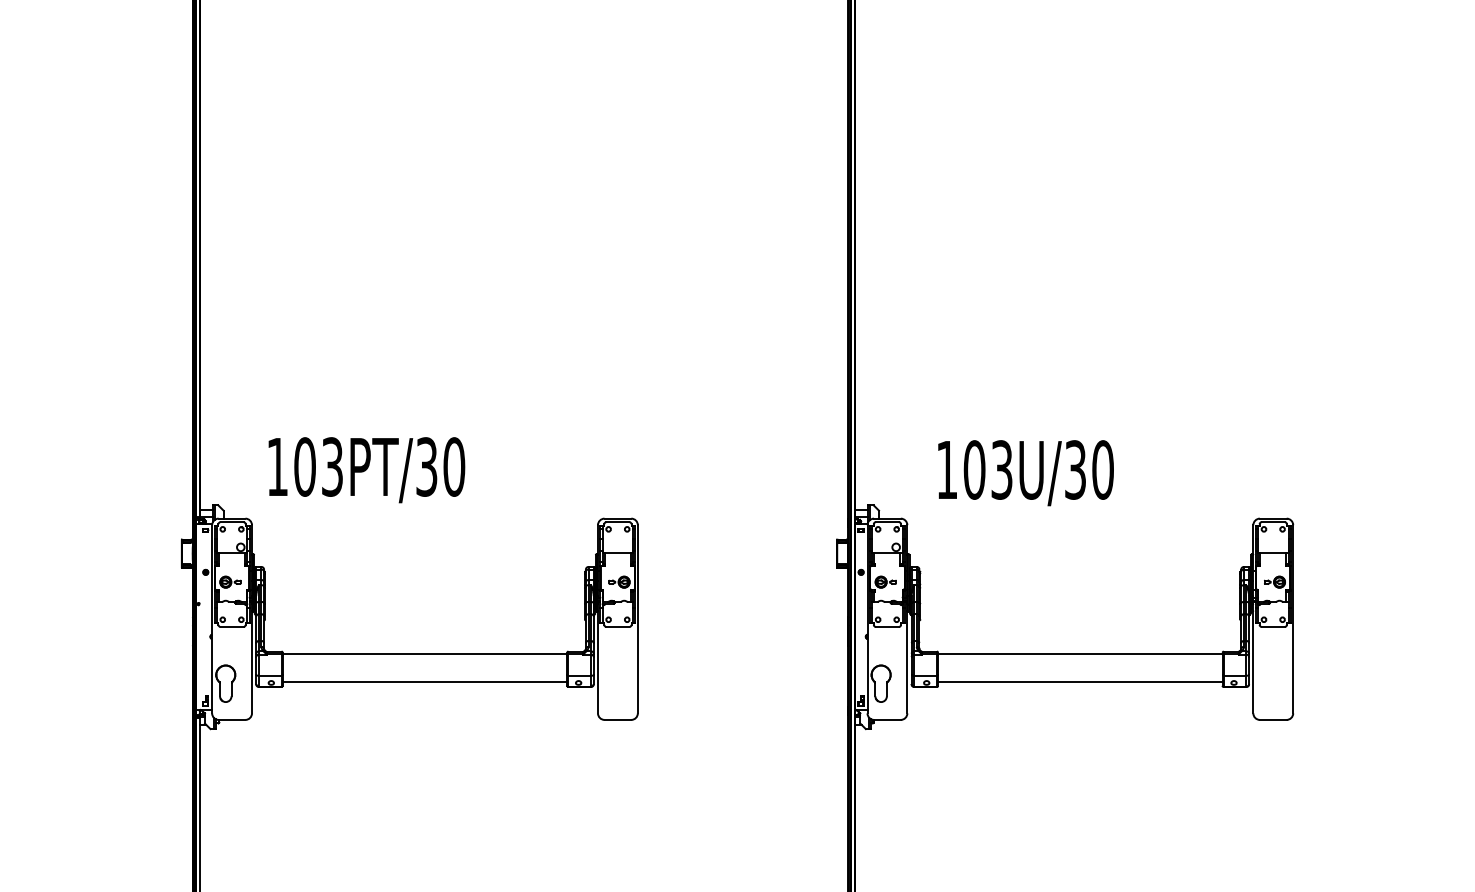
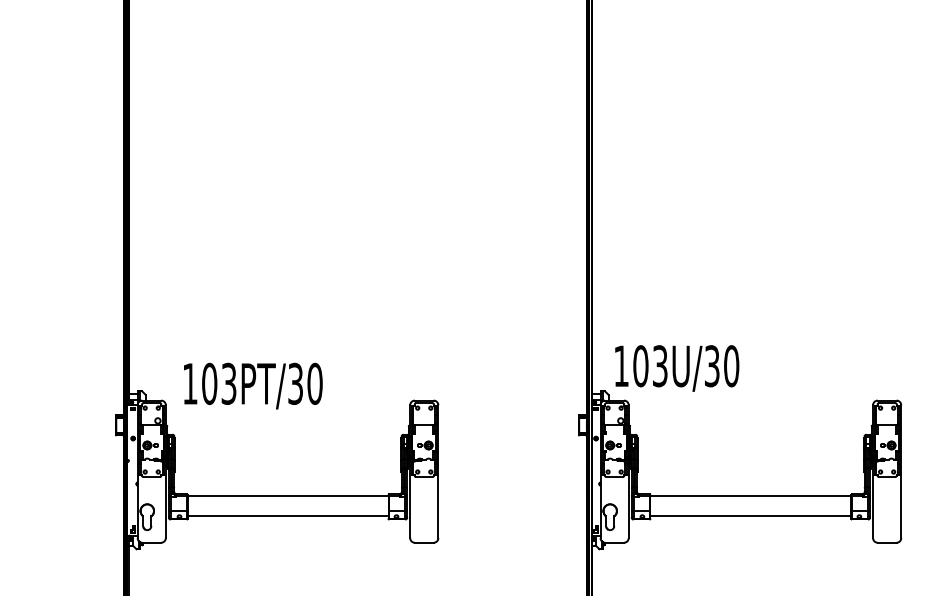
text: (366, 470) -> (253, 386), moved
text: (1025, 473) -> (676, 368), moved

